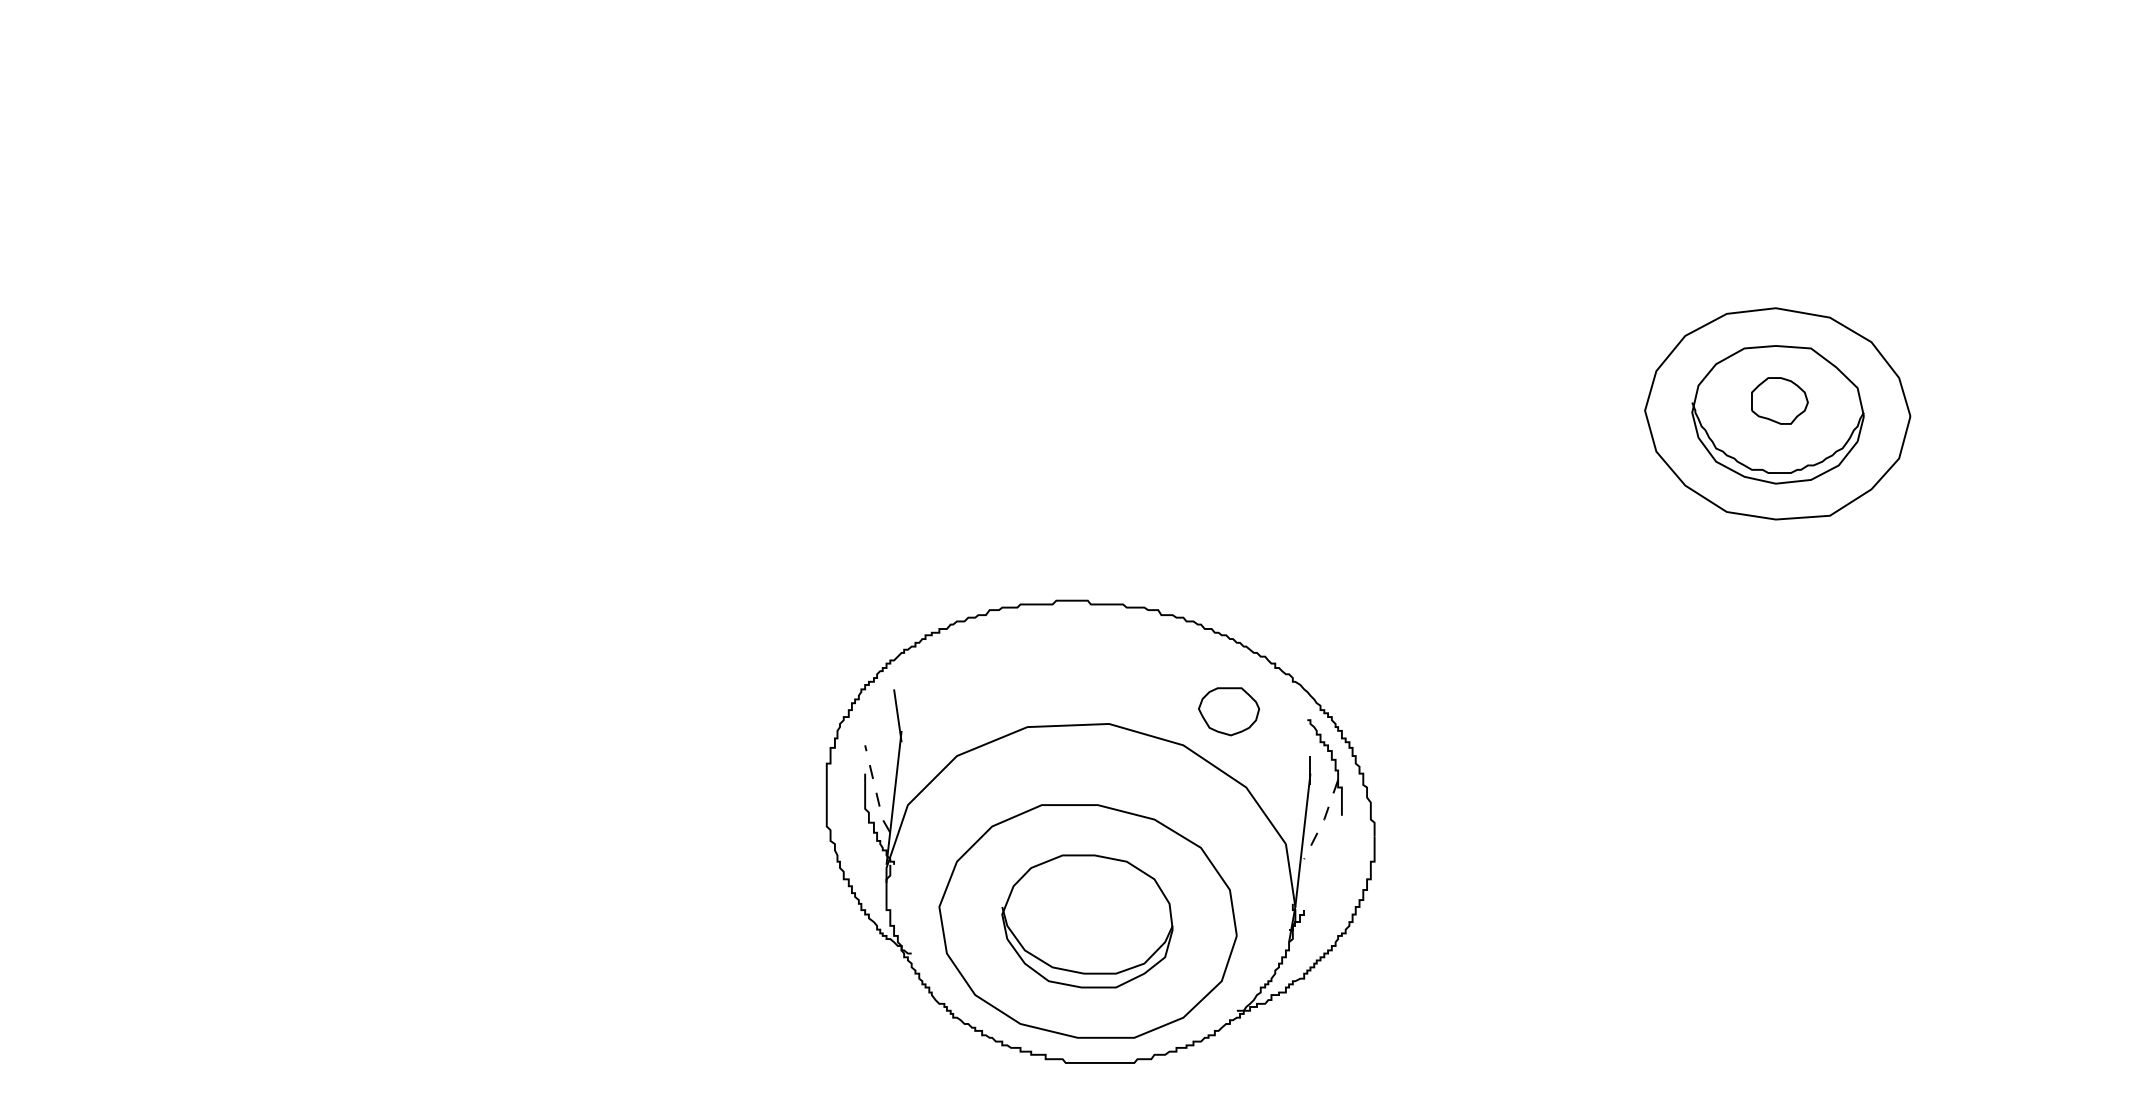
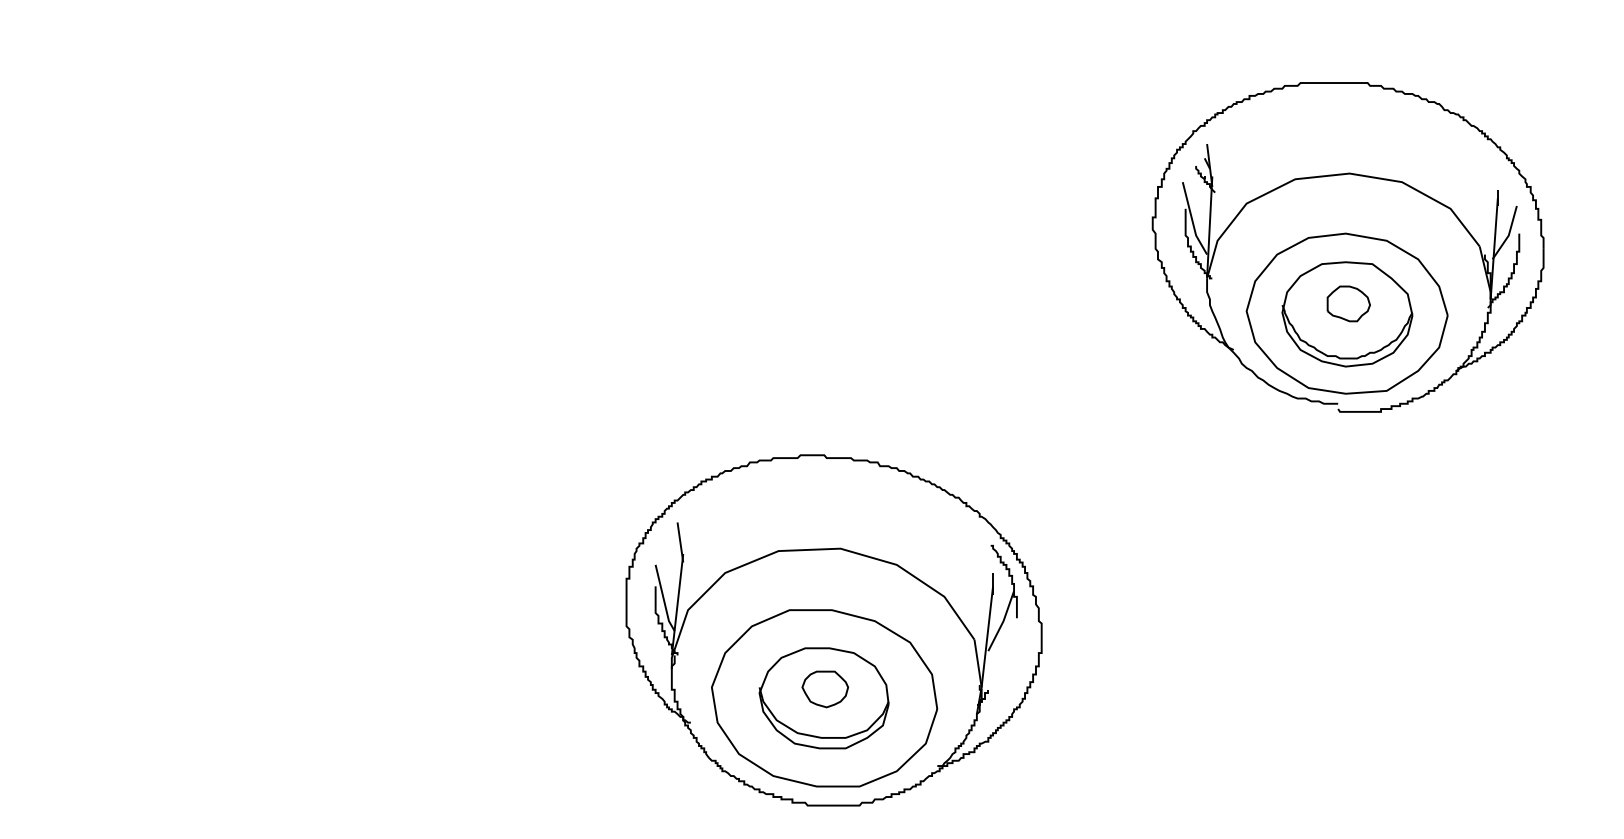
part: (1794, 232) -> (1359, 176), added
part: (1228, 711) -> (824, 689), moved
line: (875, 790) -> (663, 599), dashed -> solid
line: (1323, 820) -> (1002, 621), dashed -> solid

